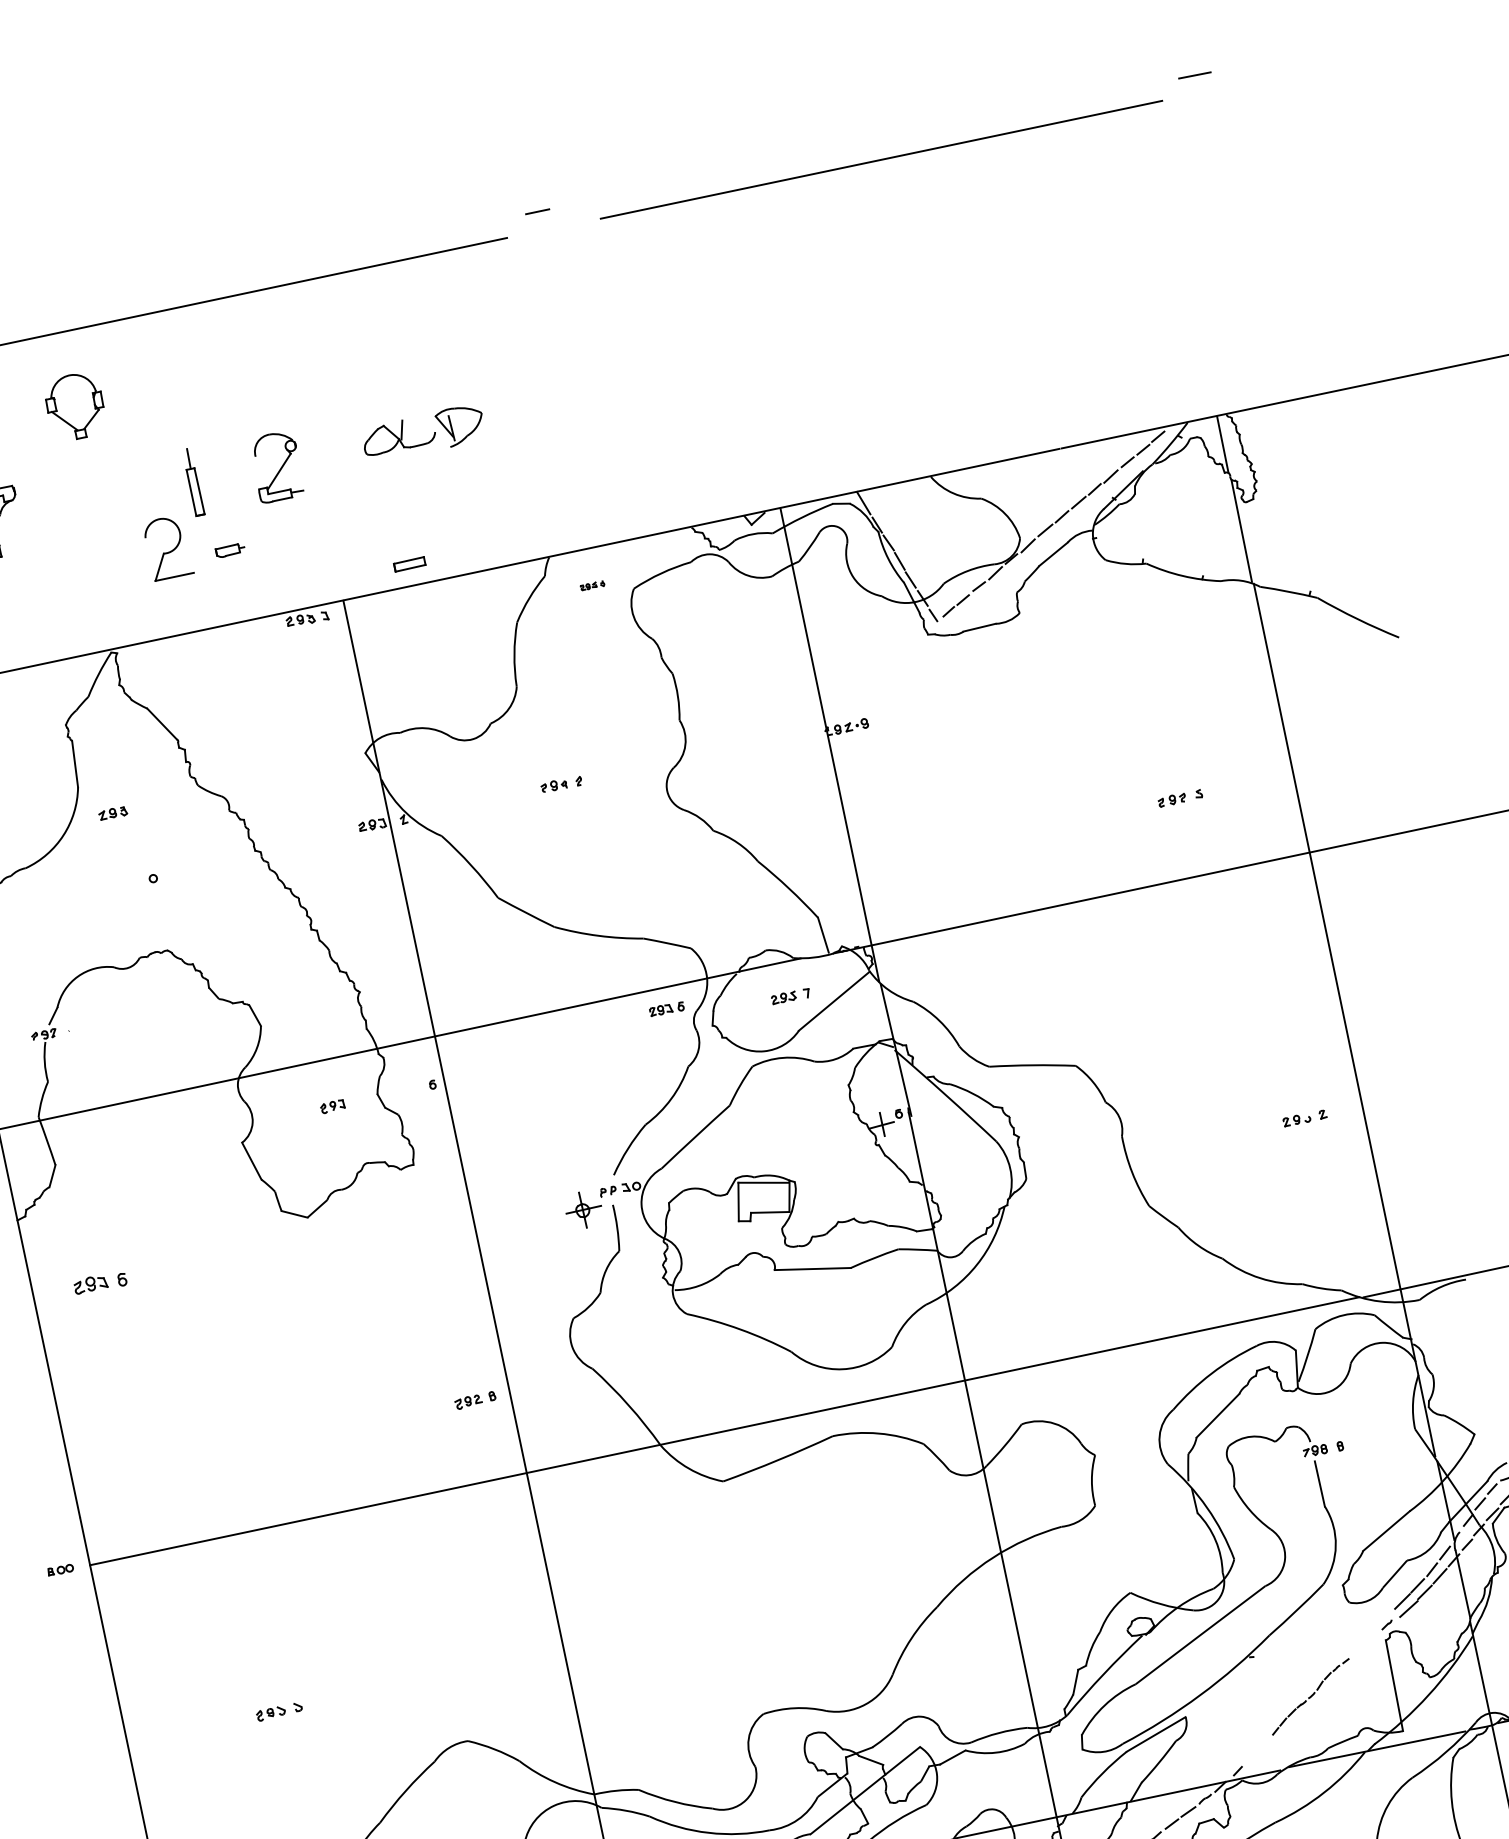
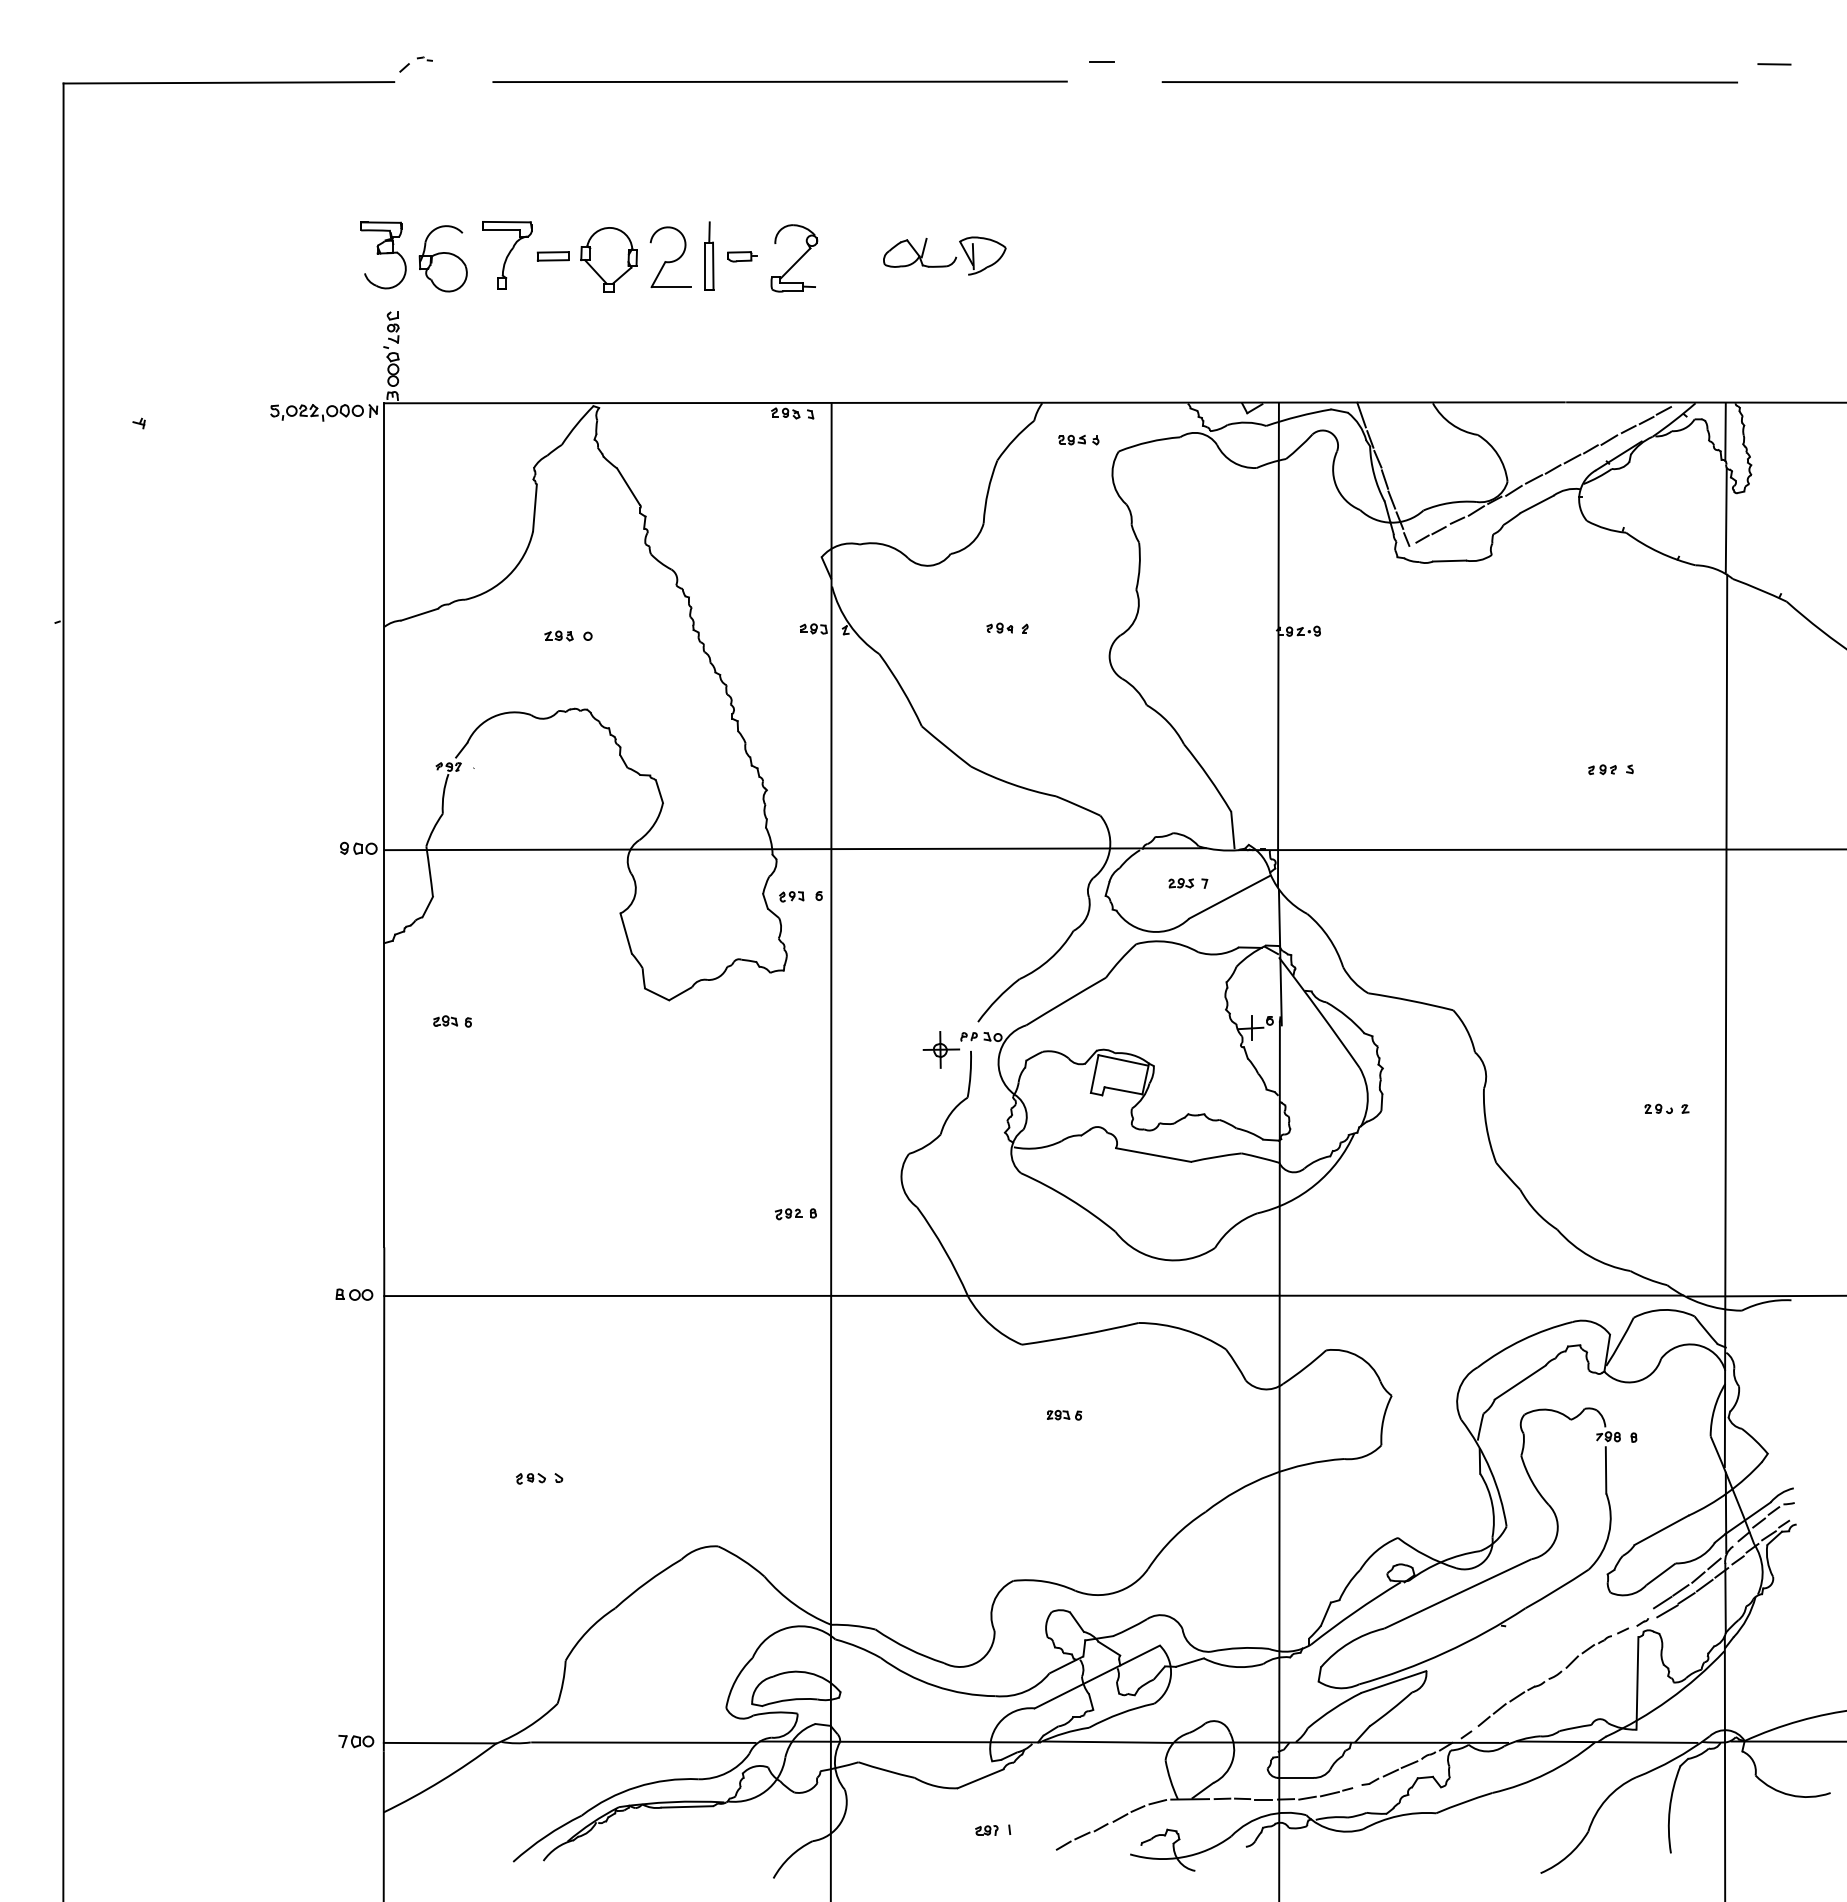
part: (74, 406) -> (608, 259), moved
part: (167, 548) -> (670, 257), moved
part: (230, 550) -> (742, 256), moved
part: (409, 564) -> (552, 256), moved
part: (592, 585) -> (1078, 439), size x1.67
part: (112, 812) -> (558, 635), moved
part: (667, 1009) -> (1064, 1415), moved
part: (332, 1106) -> (791, 896), moved
part: (100, 1282) -> (452, 1021), size x0.71
part: (60, 1569) -> (354, 1294), size x1.43
part: (1309, 1696) -> (1552, 1676), size x1.67

